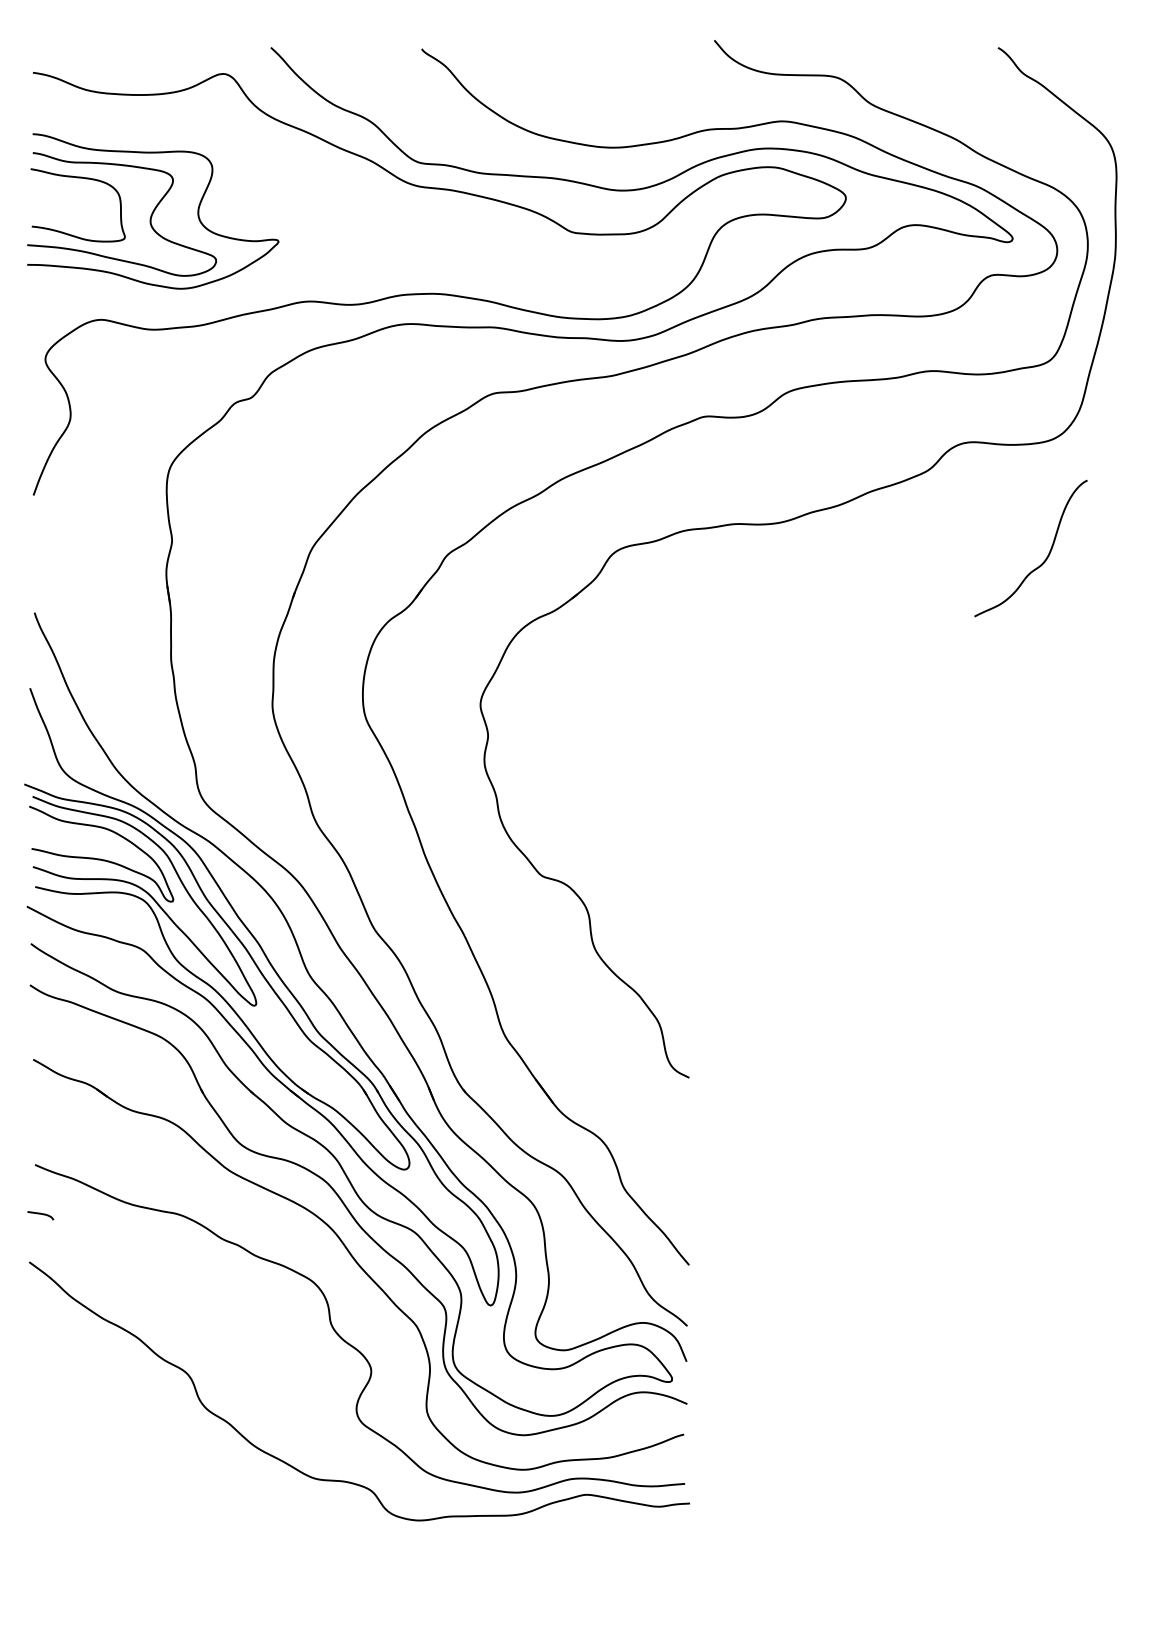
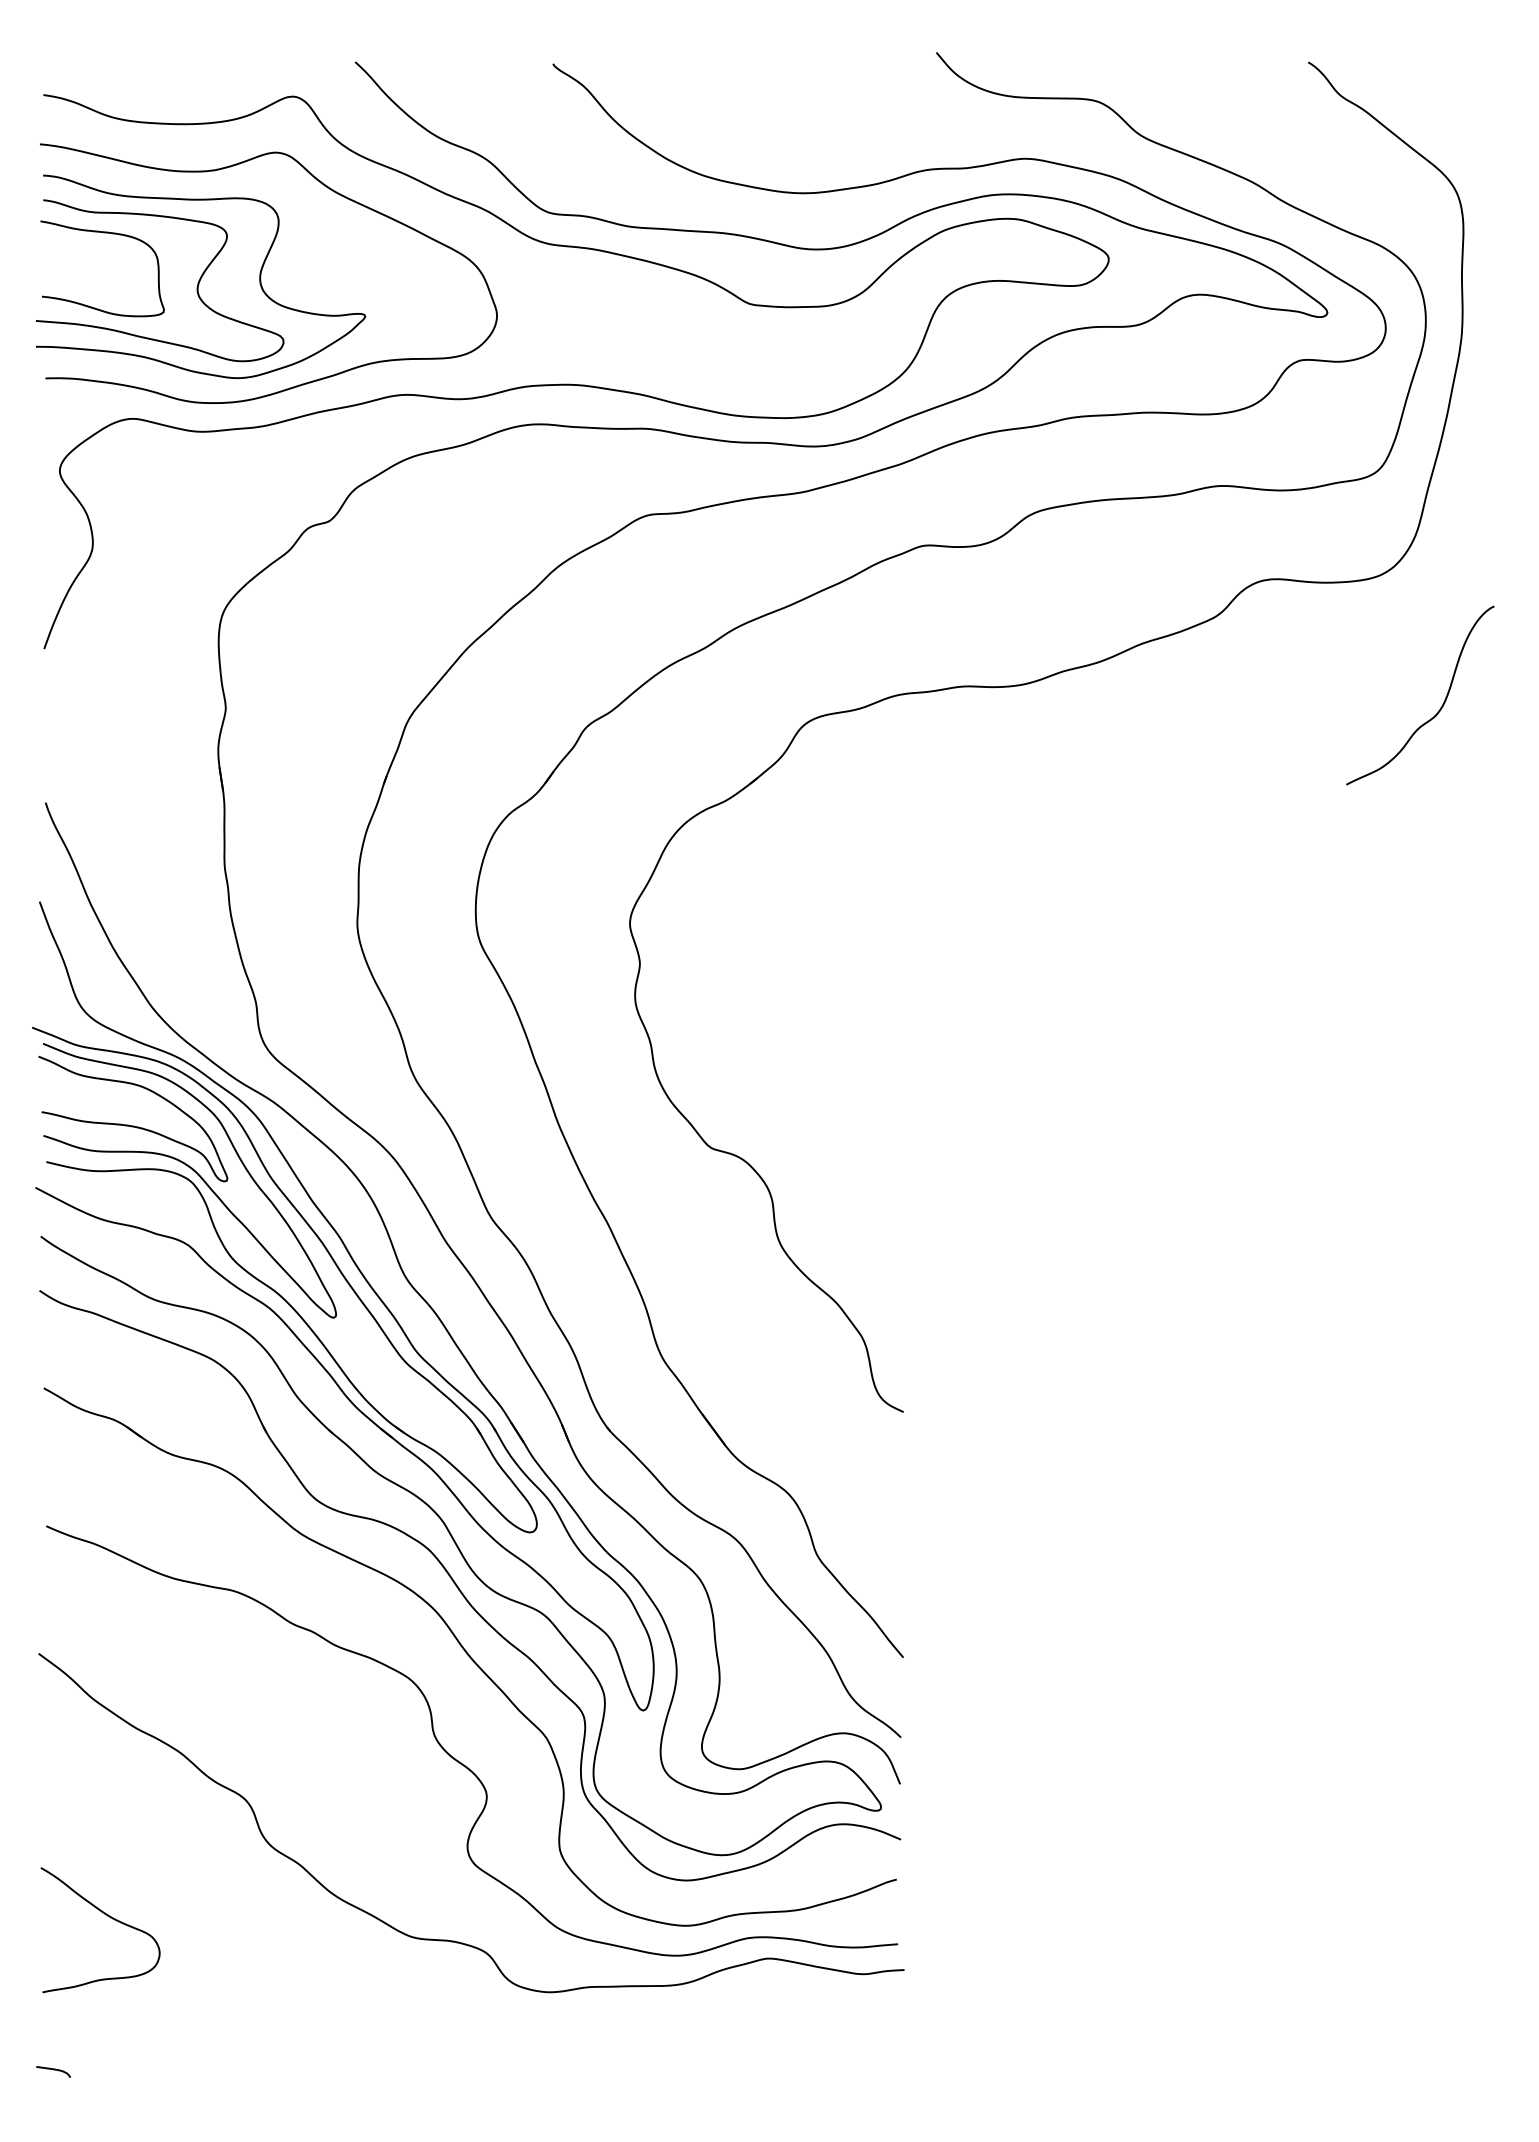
curve: (247, 142) -> (324, 186), added
curve: (1047, 556) -> (1441, 705), moved
curve: (40, 1214) -> (53, 2070), moved
curve: (84, 1464) -> (110, 1918), added

